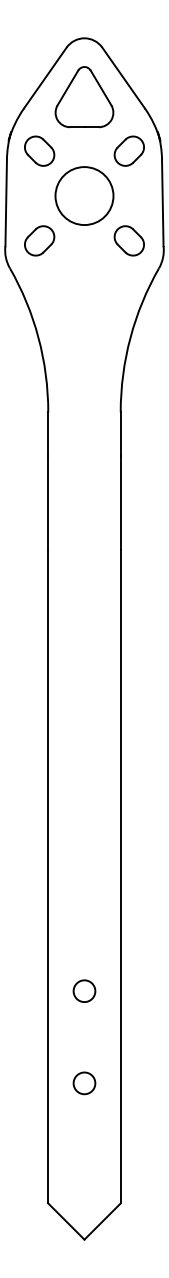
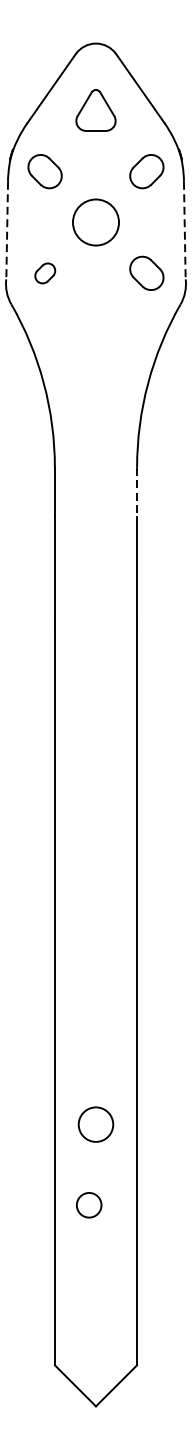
part: (84, 97) -> (96, 110), size x0.6
circle: (84, 196) -> (96, 223), size x0.7
line: (6, 203) -> (7, 230), solid -> dashed
line: (162, 203) -> (184, 230), solid -> dashed
part: (39, 240) -> (44, 272), size x0.6
line: (120, 434) -> (136, 493), solid -> dashed
circle: (84, 990) -> (96, 1123), size x1.4
circle: (84, 1083) -> (89, 1205), moved

